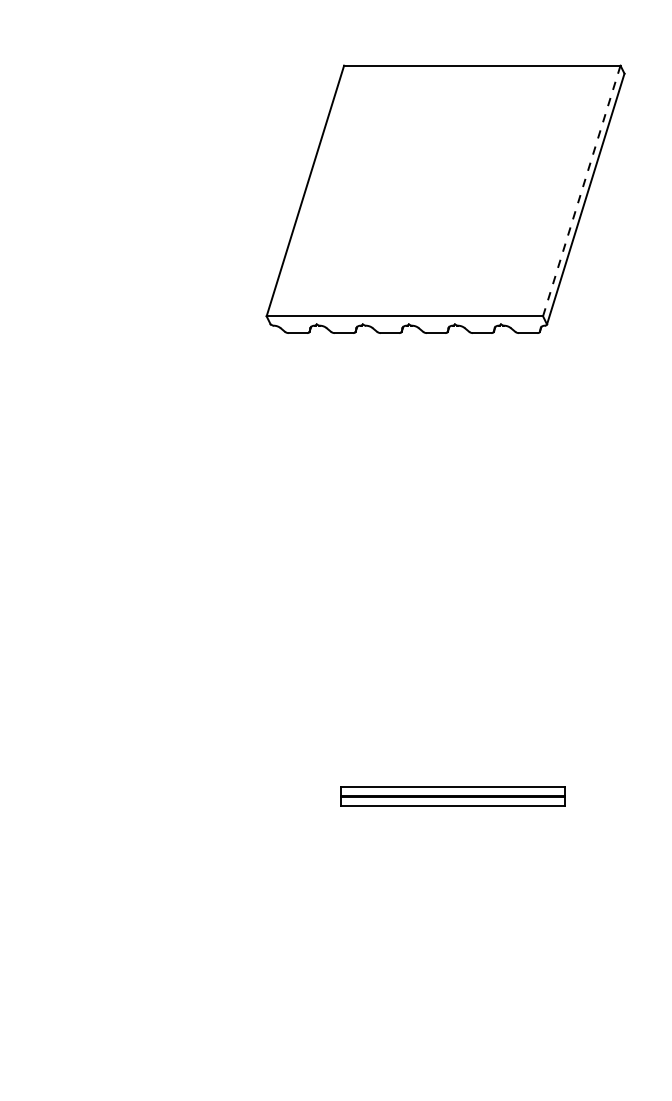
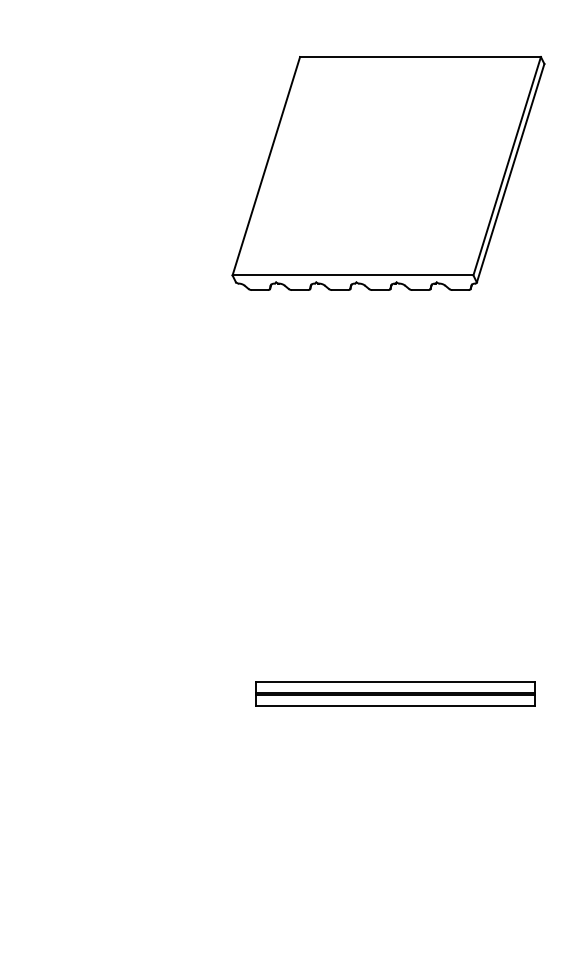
line: (581, 191) -> (506, 166), dashed -> solid
part: (452, 796) -> (394, 693), size x1.43

